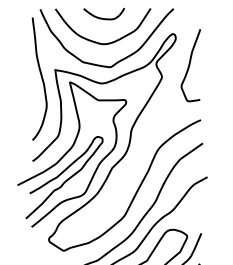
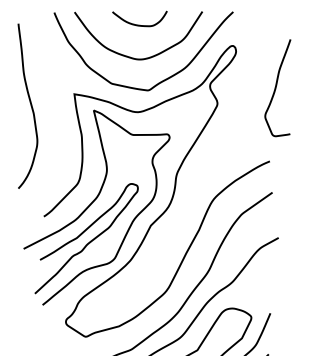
curve: (190, 65) -> (277, 88), moved
curve: (41, 78) -> (30, 105), moved

